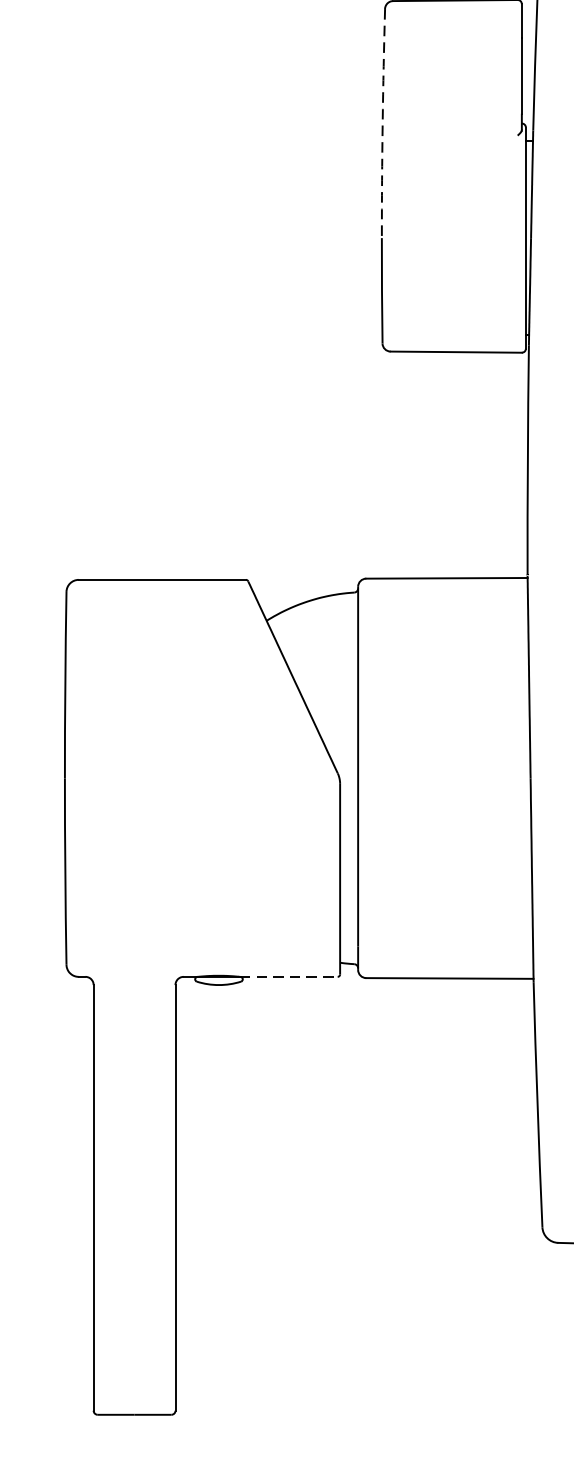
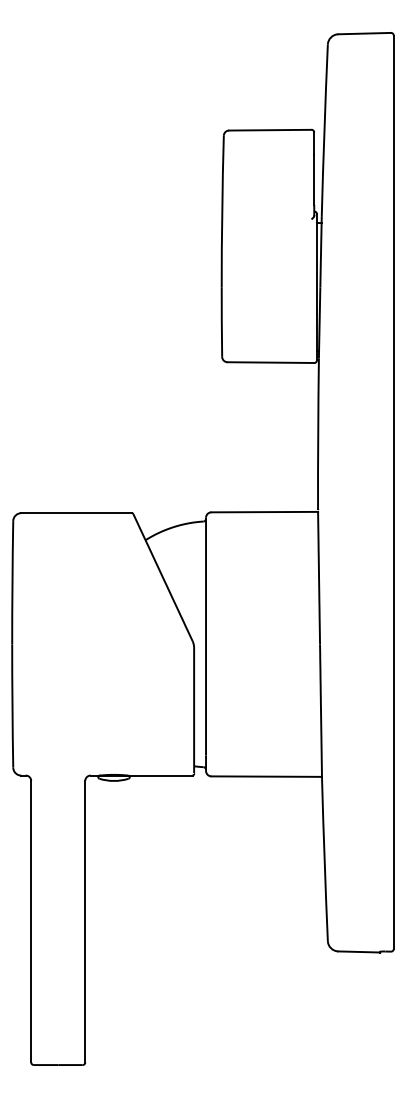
arc: (383, 123) -> (222, 211), dashed -> solid
line: (289, 976) -> (160, 775), dashed -> solid

